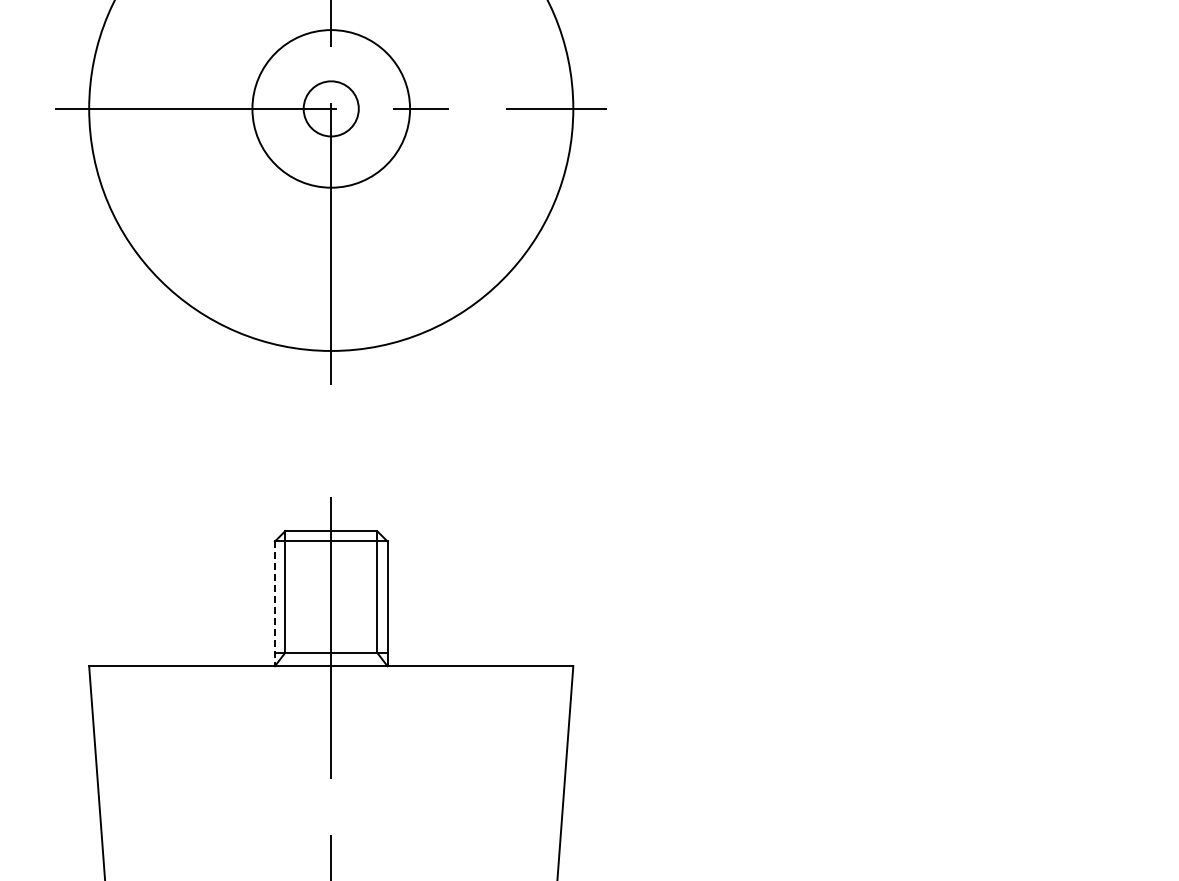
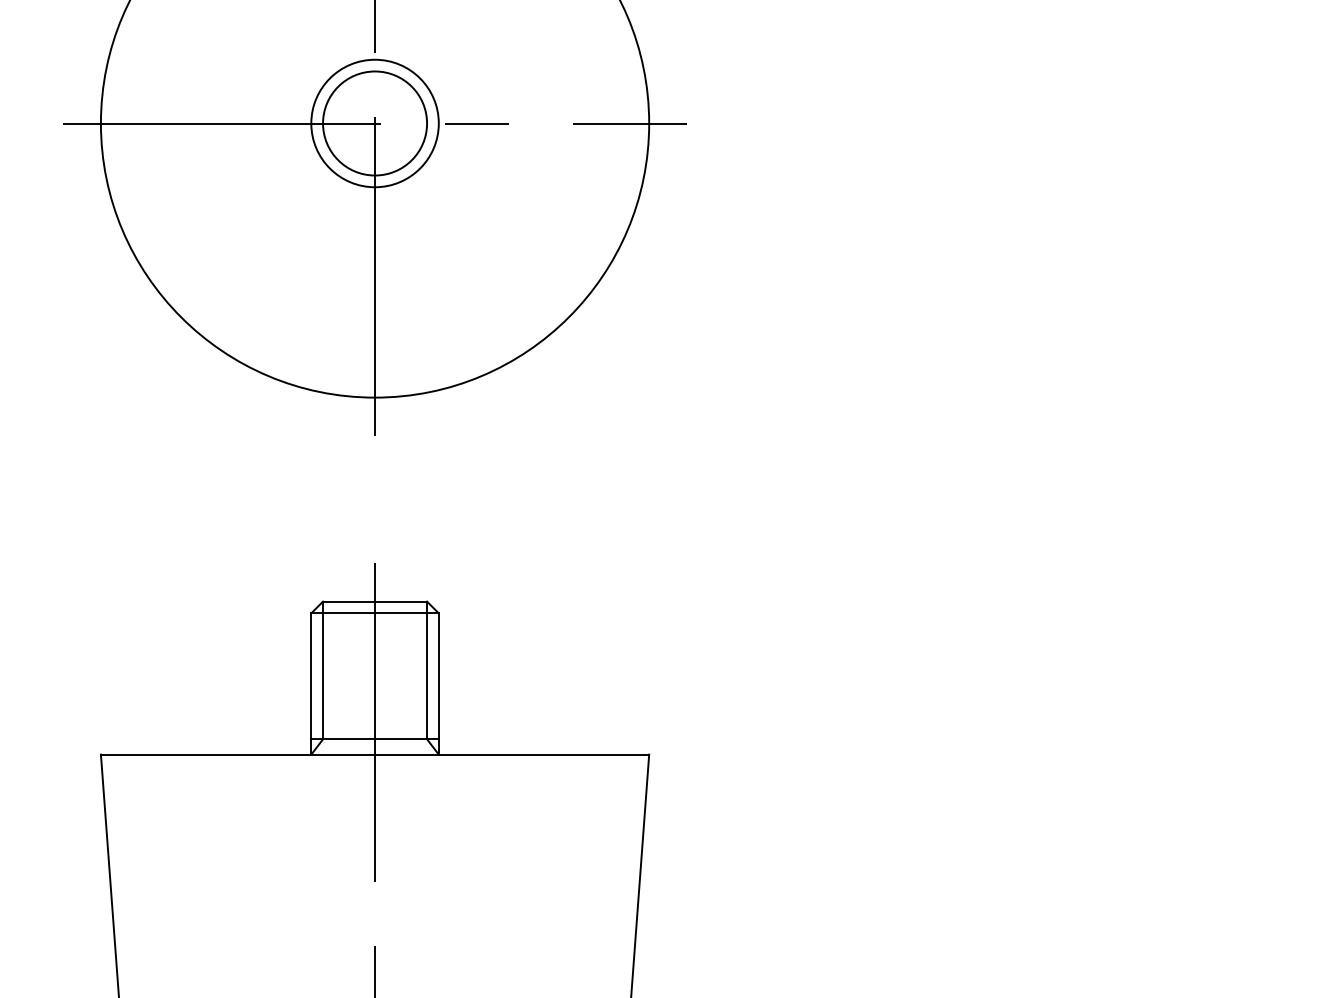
circle: (330, 108) -> (374, 123), size x0.71
circle: (331, 108) -> (375, 123), size x1.67
line: (274, 604) -> (310, 684), dashed -> solid

